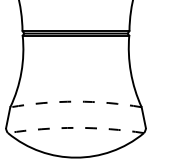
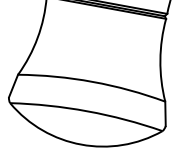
arc: (75, 101) -> (92, 81), dashed -> solid
arc: (76, 127) -> (88, 110), dashed -> solid

